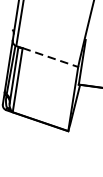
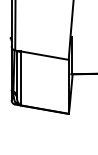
line: (51, 57) -> (45, 55), dashed -> solid

